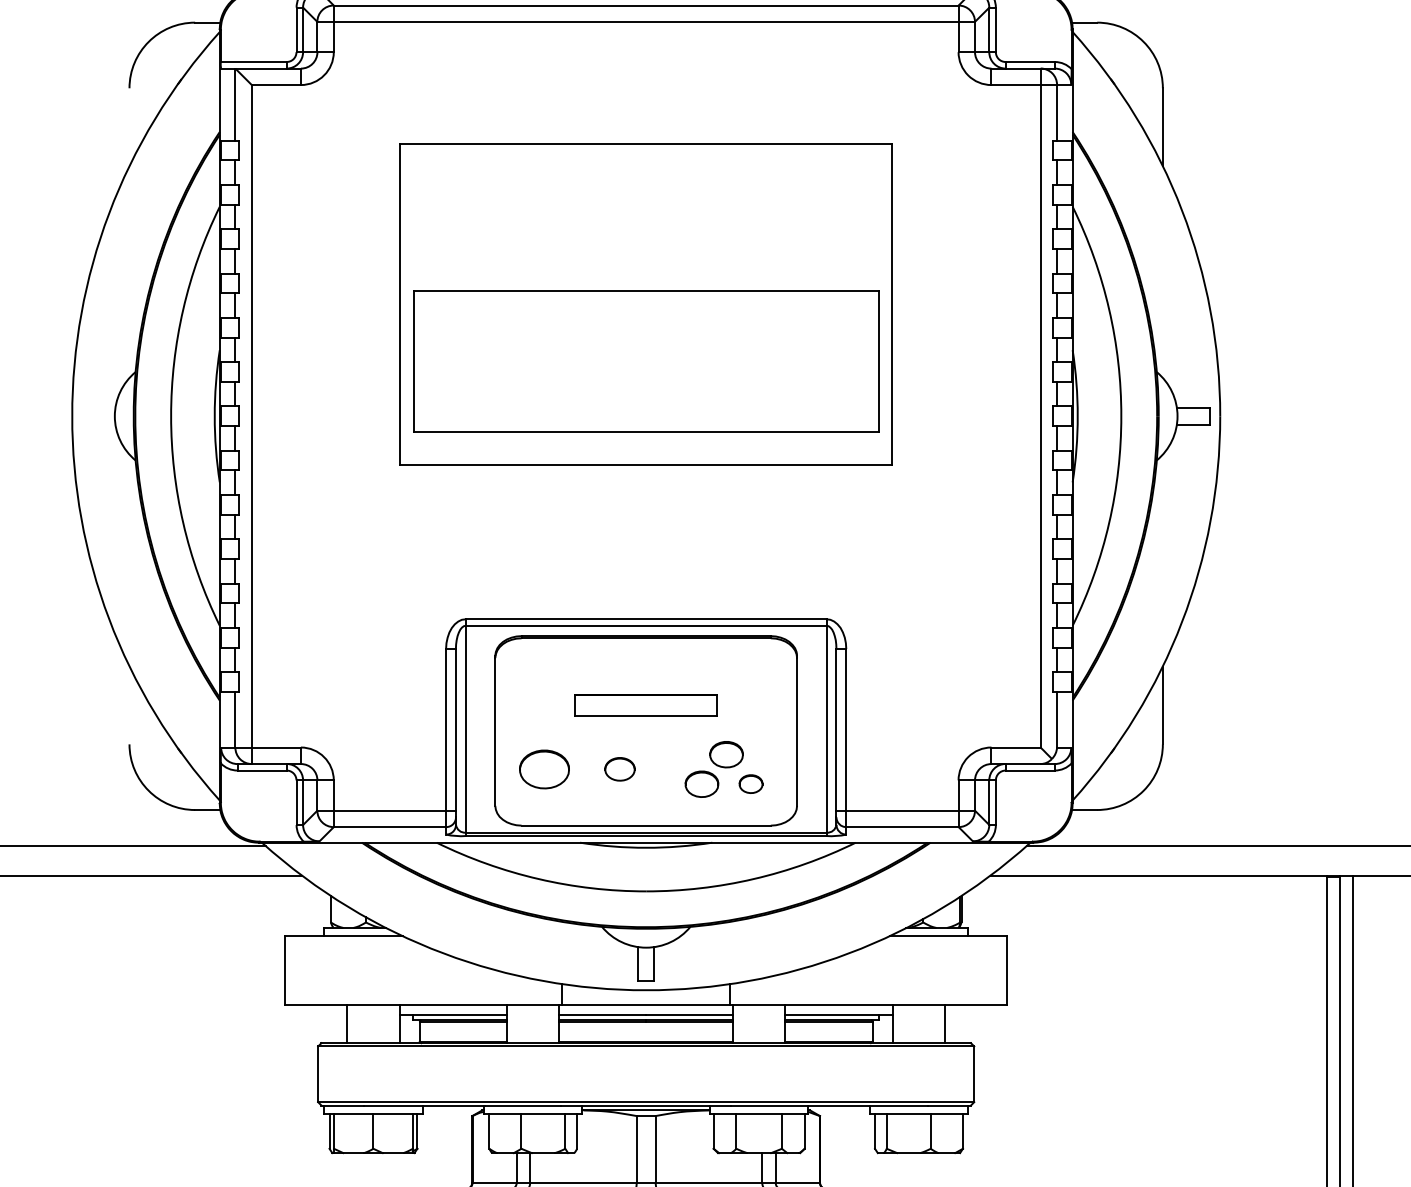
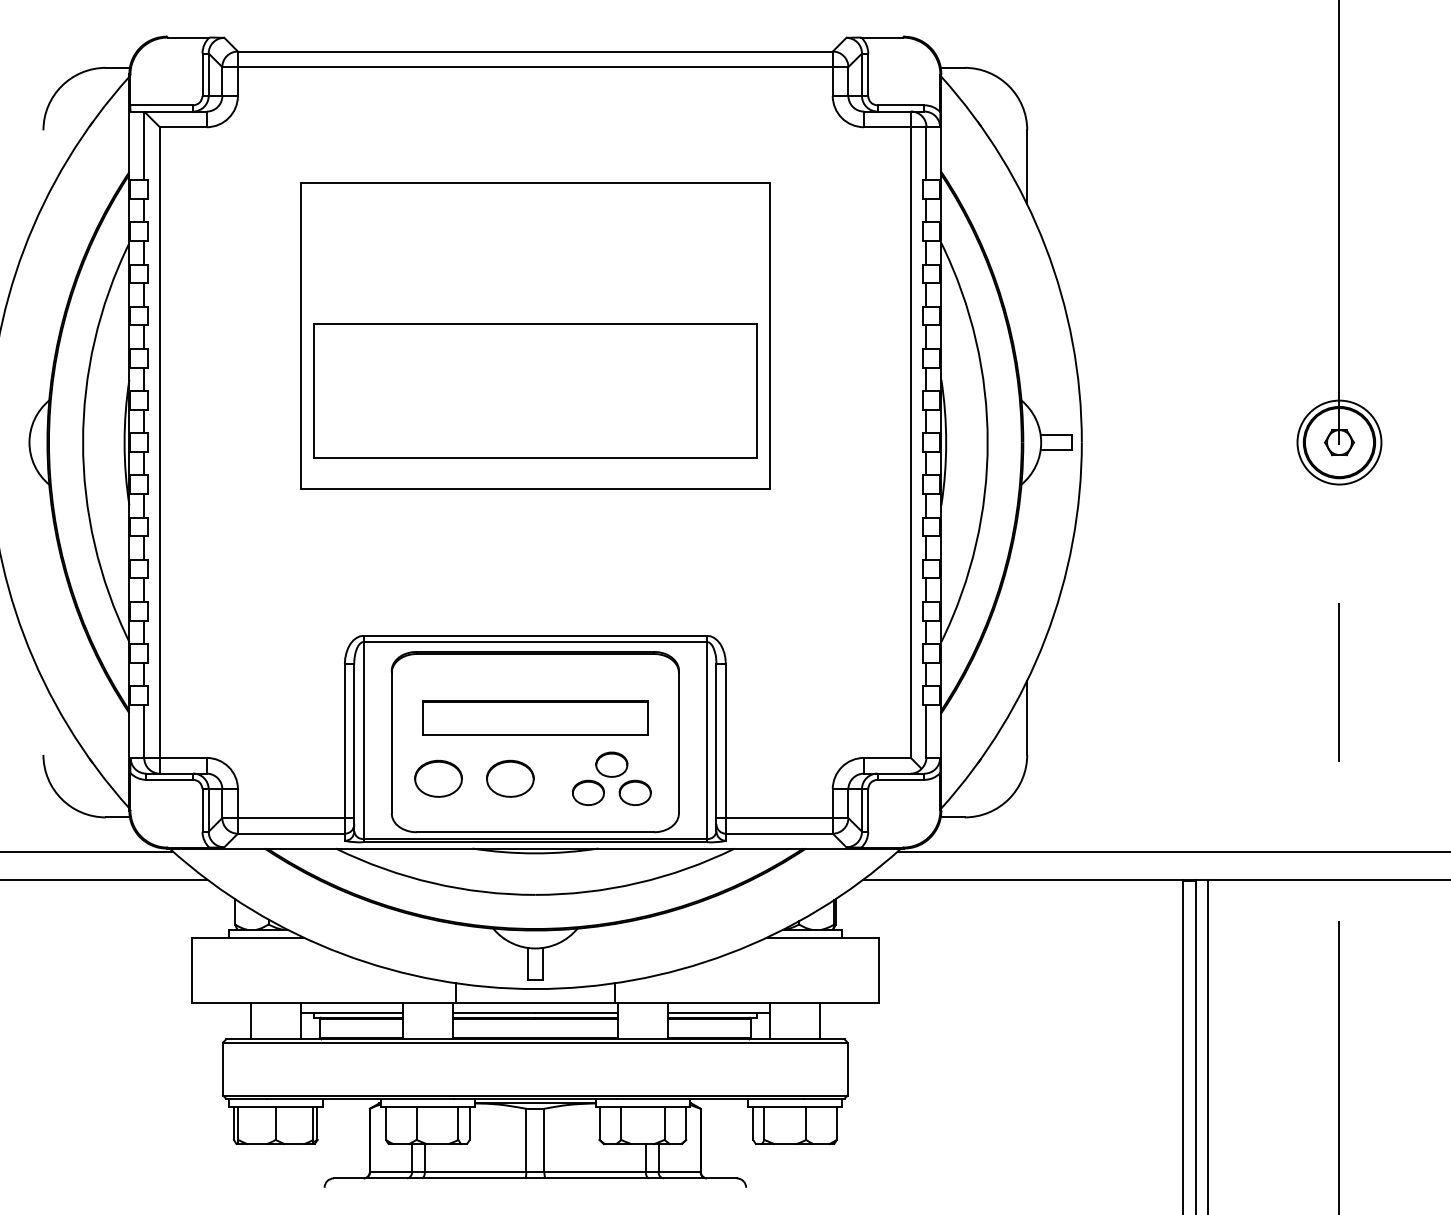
part: (646, 705) -> (535, 717), size x1.67
part: (620, 769) -> (510, 778), size x1.67
part: (750, 783) -> (634, 792), size x1.43

